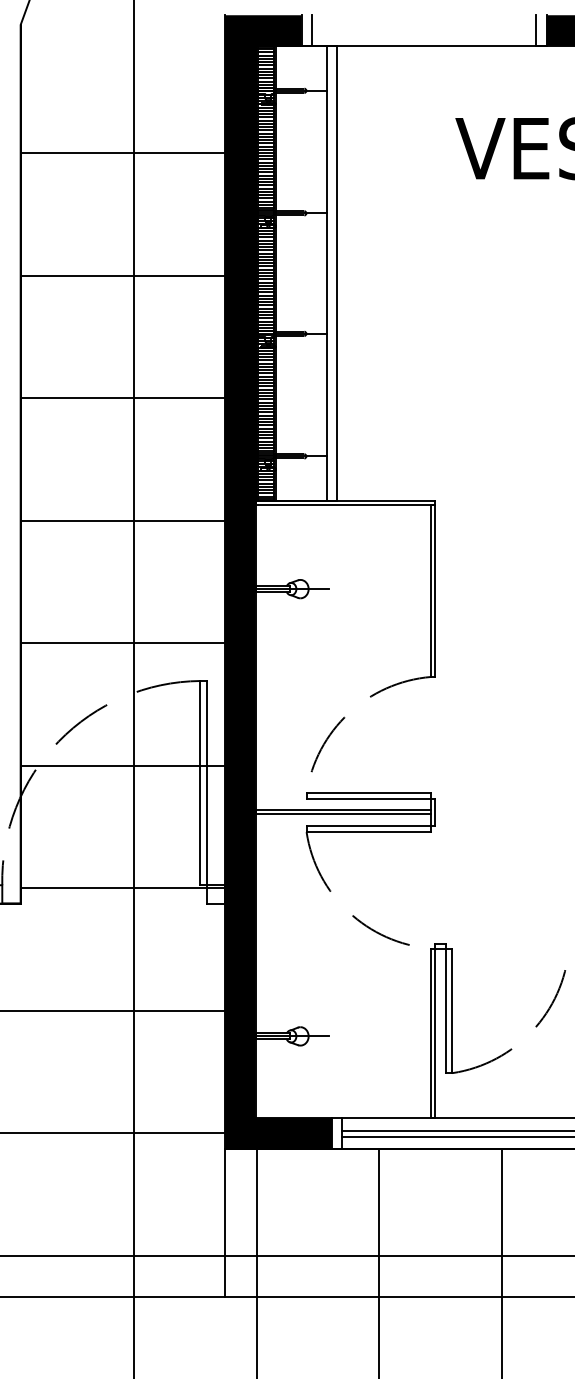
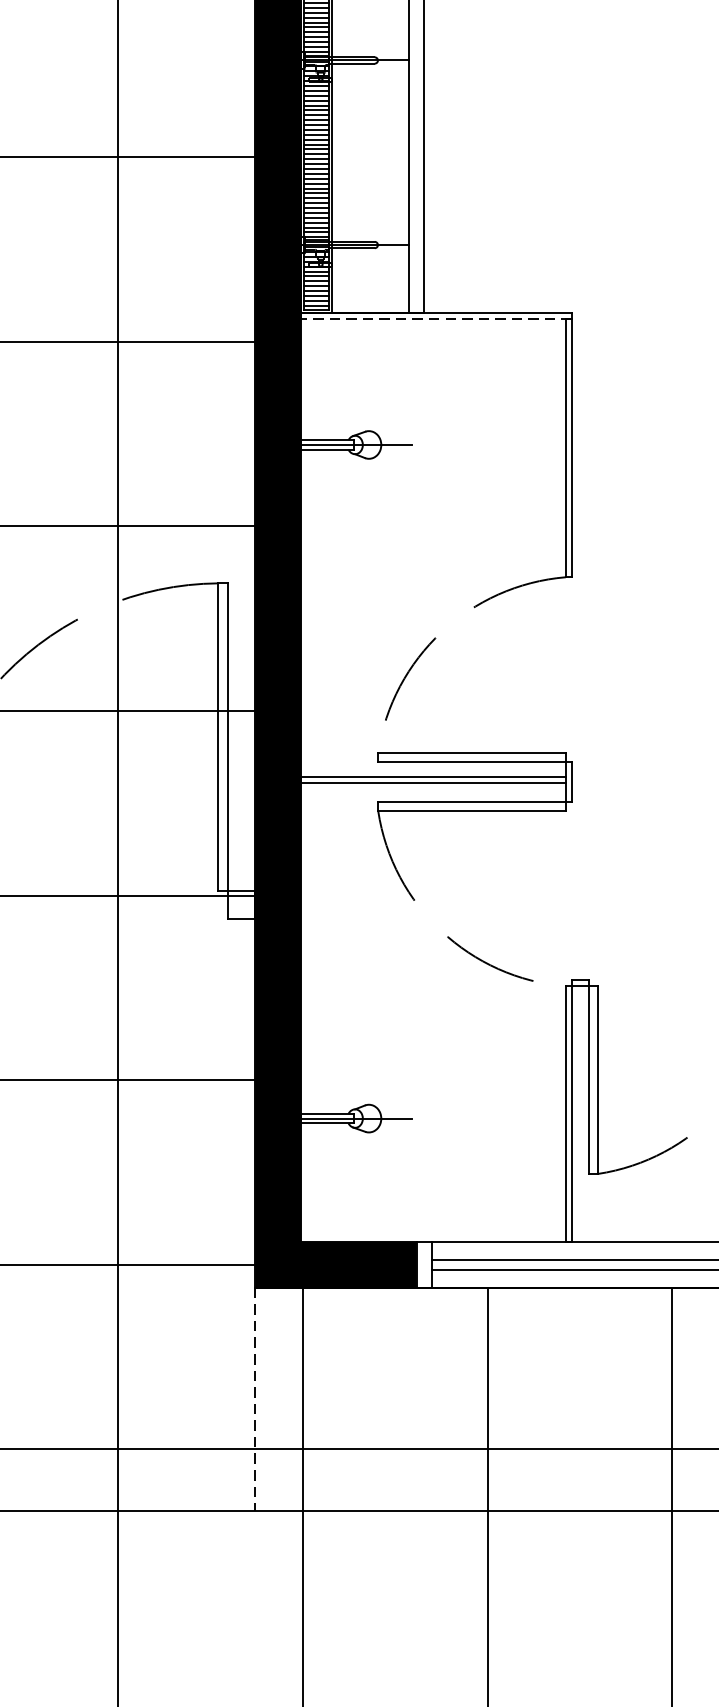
line: (345, 505) -> (436, 319), solid -> dashed
line: (224, 1223) -> (254, 1400), solid -> dashed

